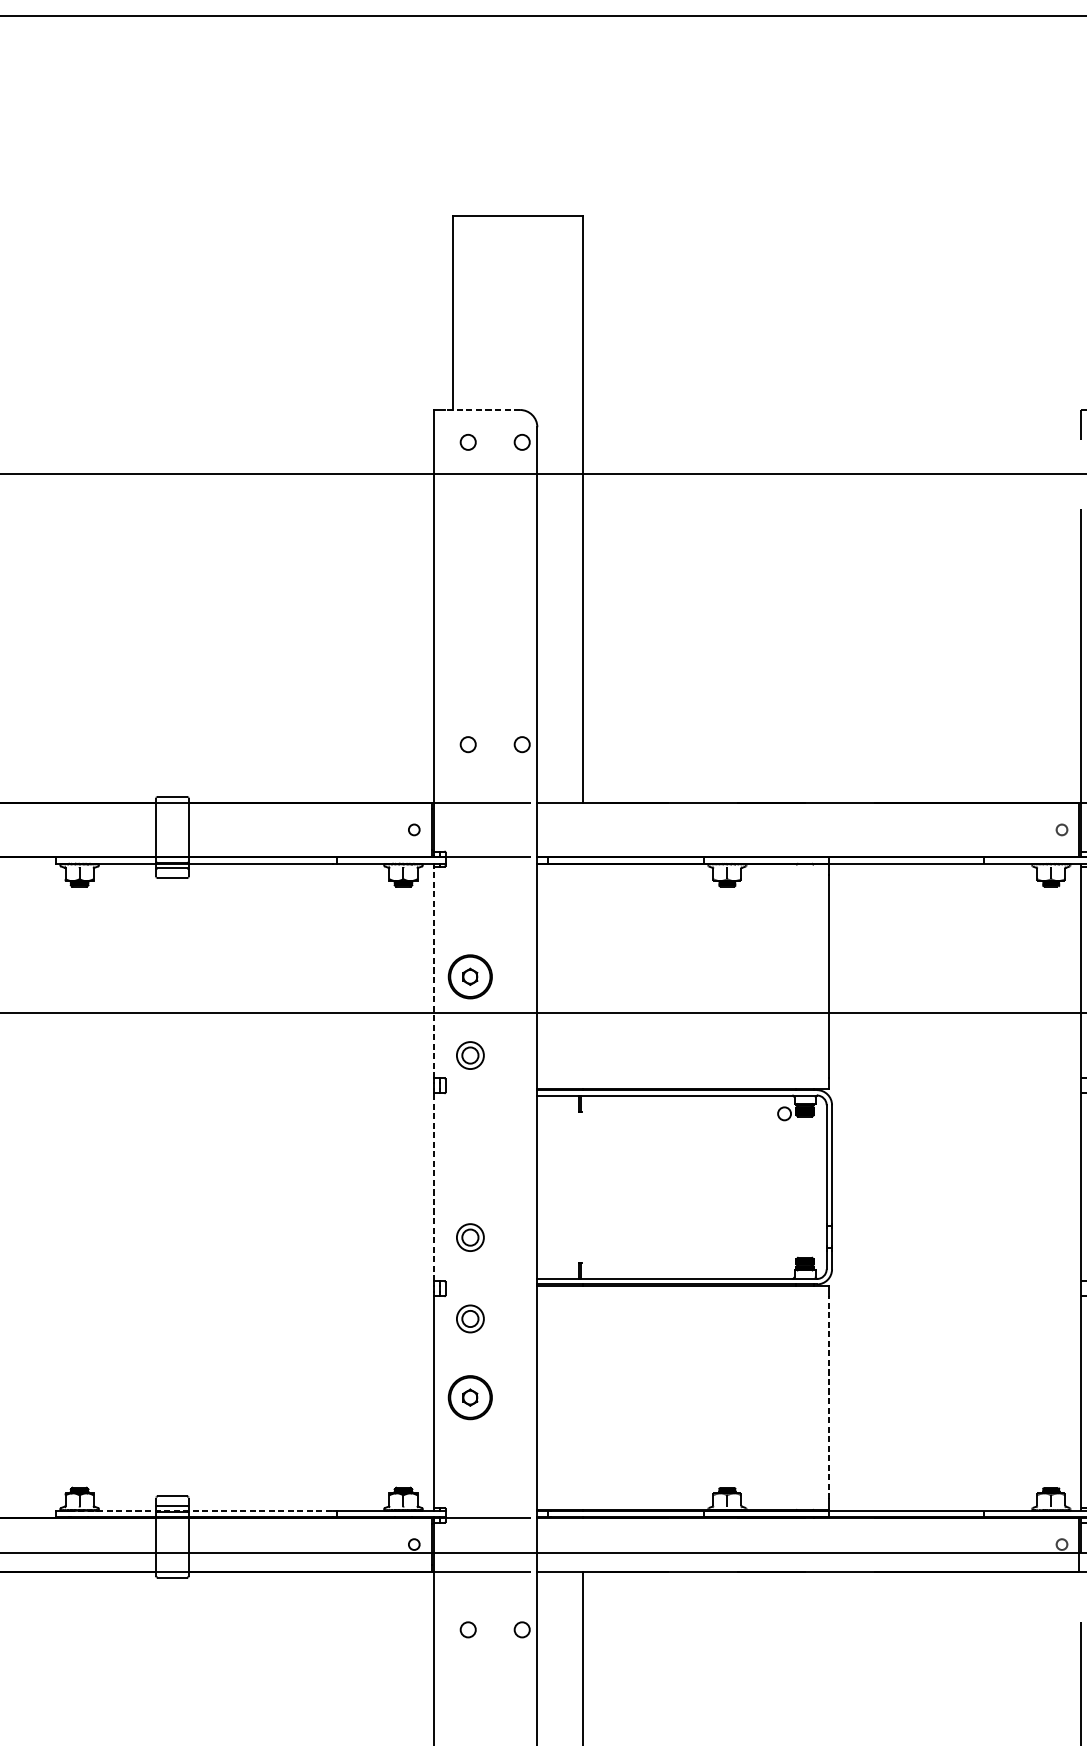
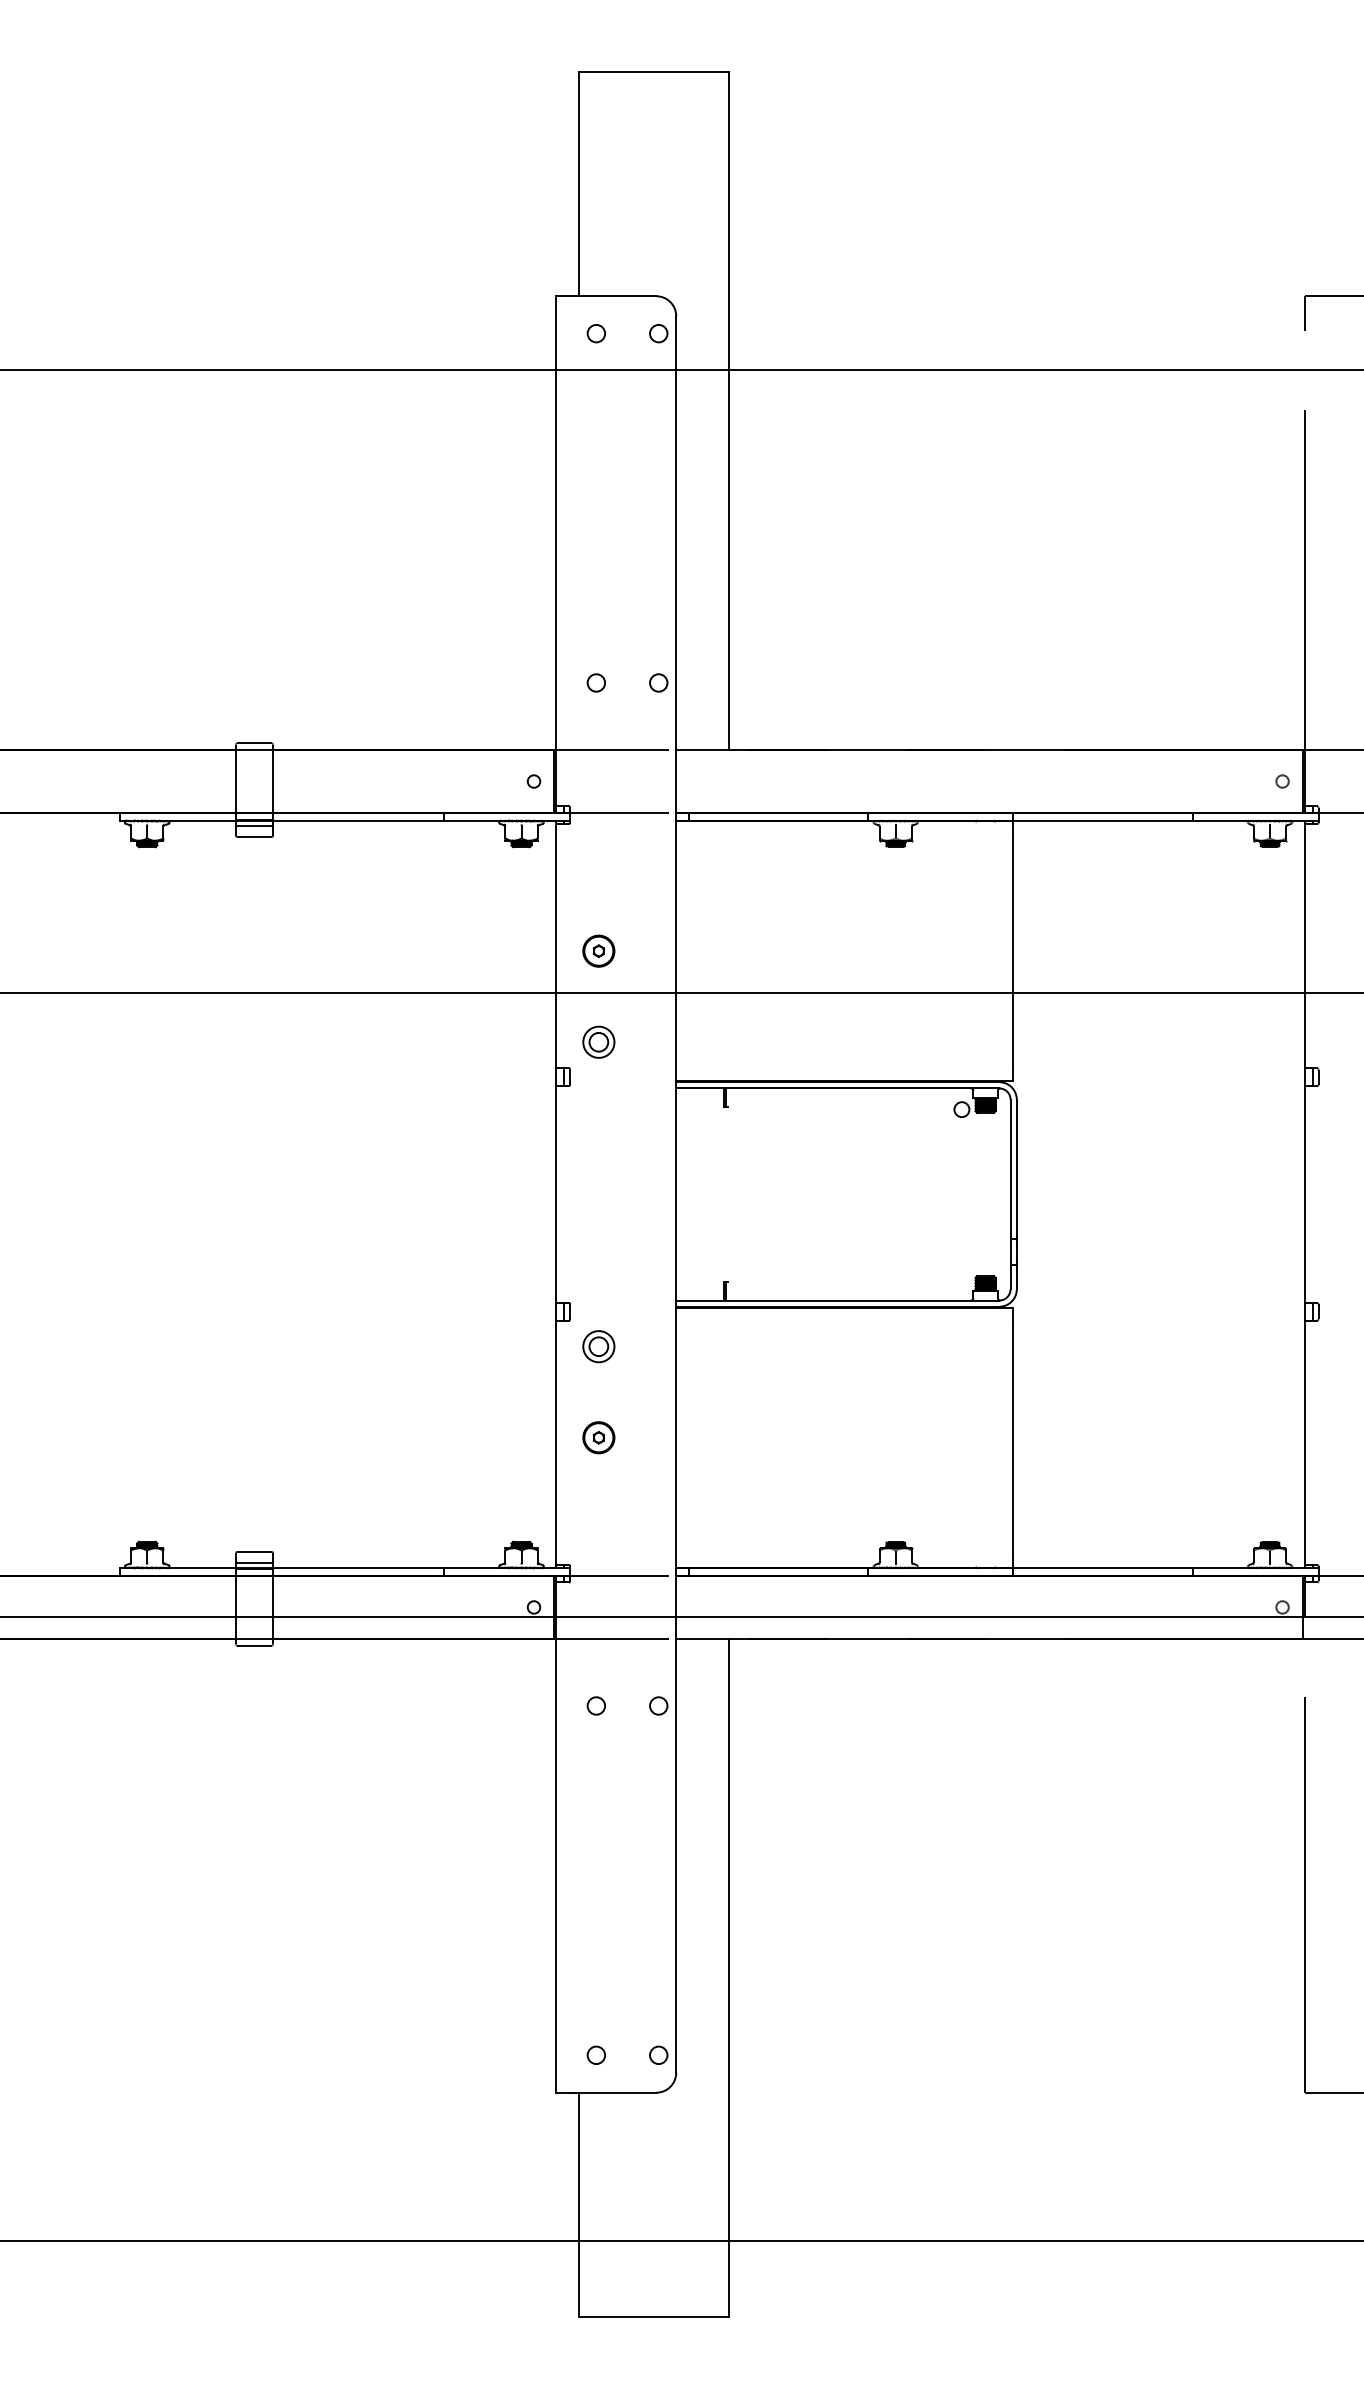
line: (482, 410) -> (612, 296), dashed -> solid
line: (433, 971) -> (556, 945), dashed -> solid
part: (470, 976) -> (598, 950), size x0.62
line: (433, 1187) -> (556, 1194), dashed -> solid
part: (470, 1237) -> (598, 1252), removed
part: (470, 1397) -> (598, 1437), size x0.62
line: (829, 1397) -> (1013, 1437), dashed -> solid
line: (200, 1510) -> (287, 1568), dashed -> solid

